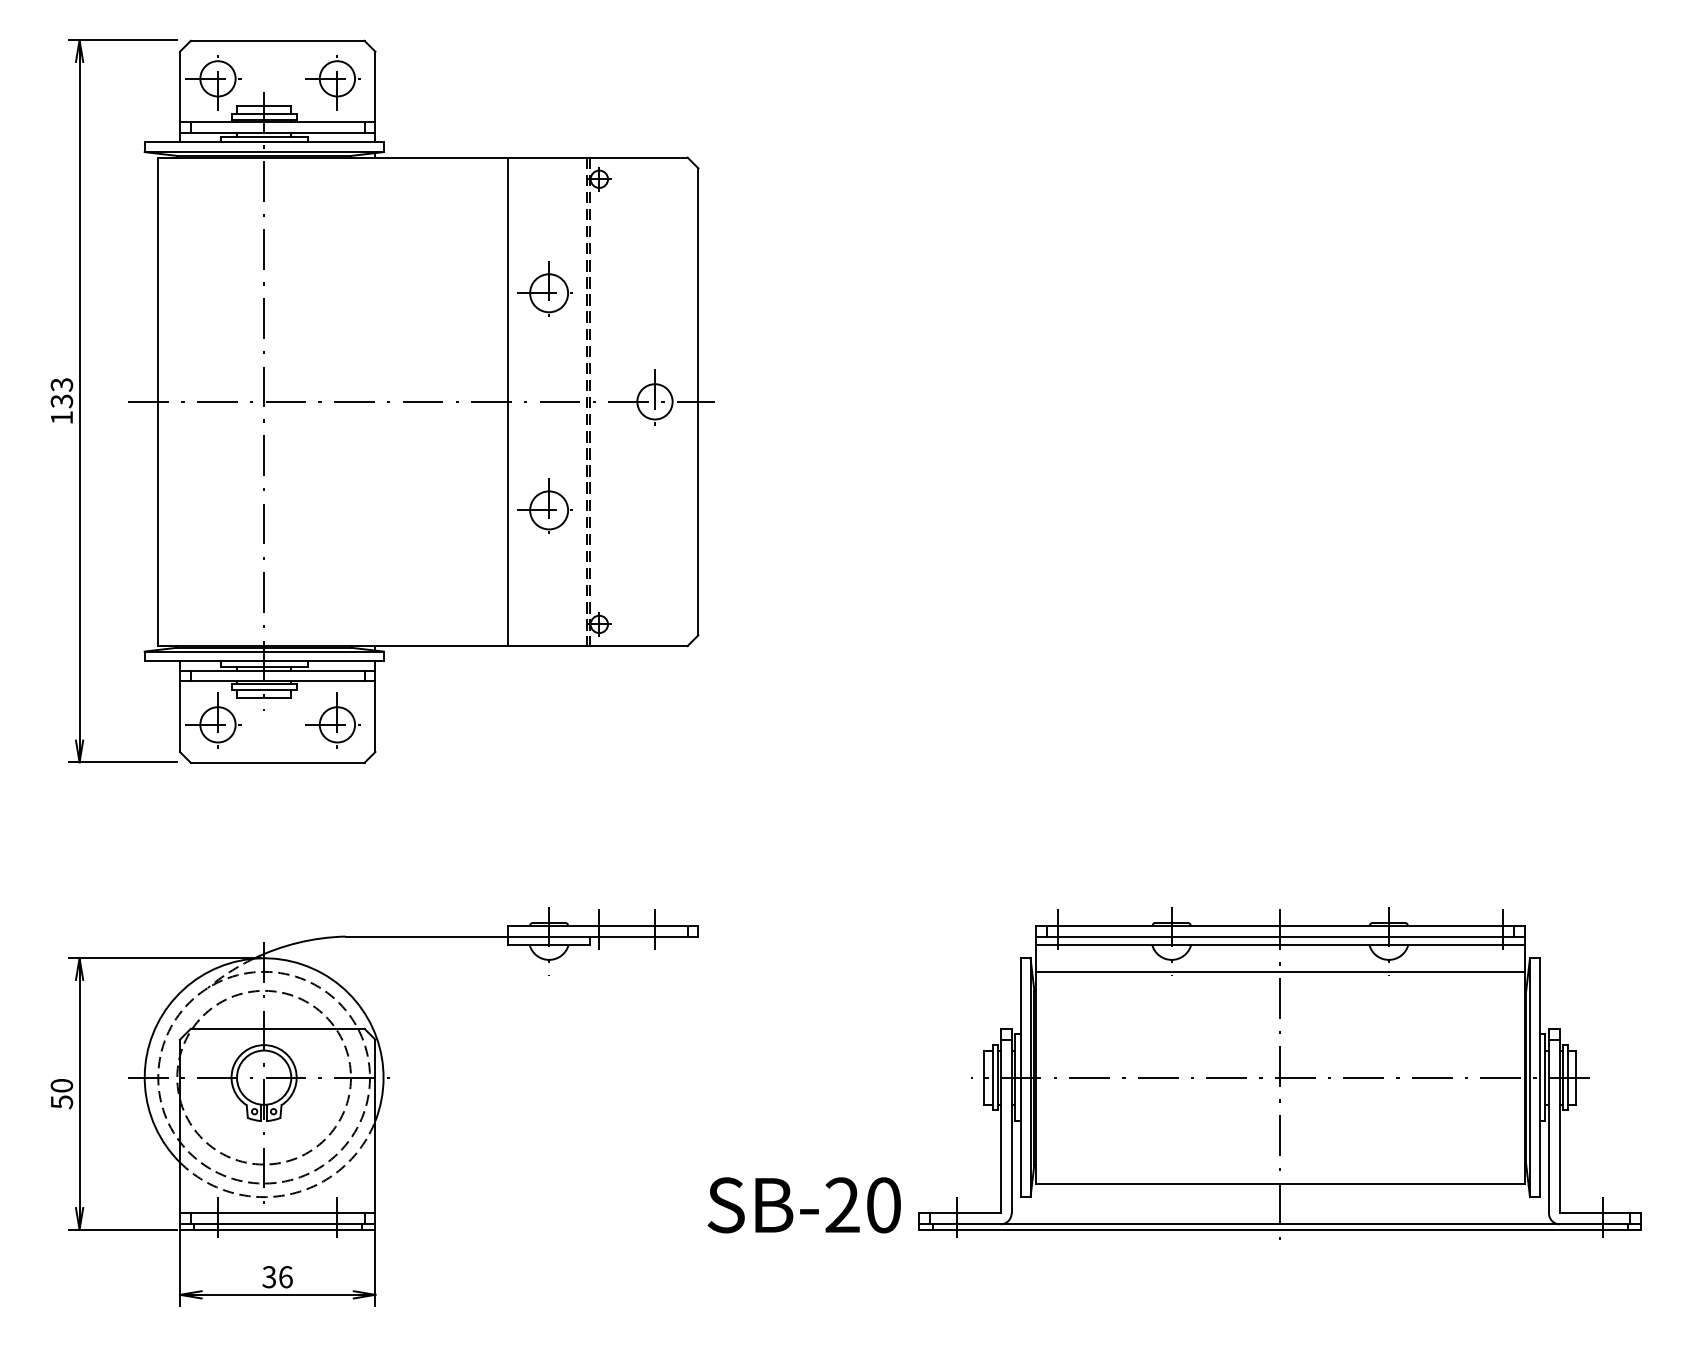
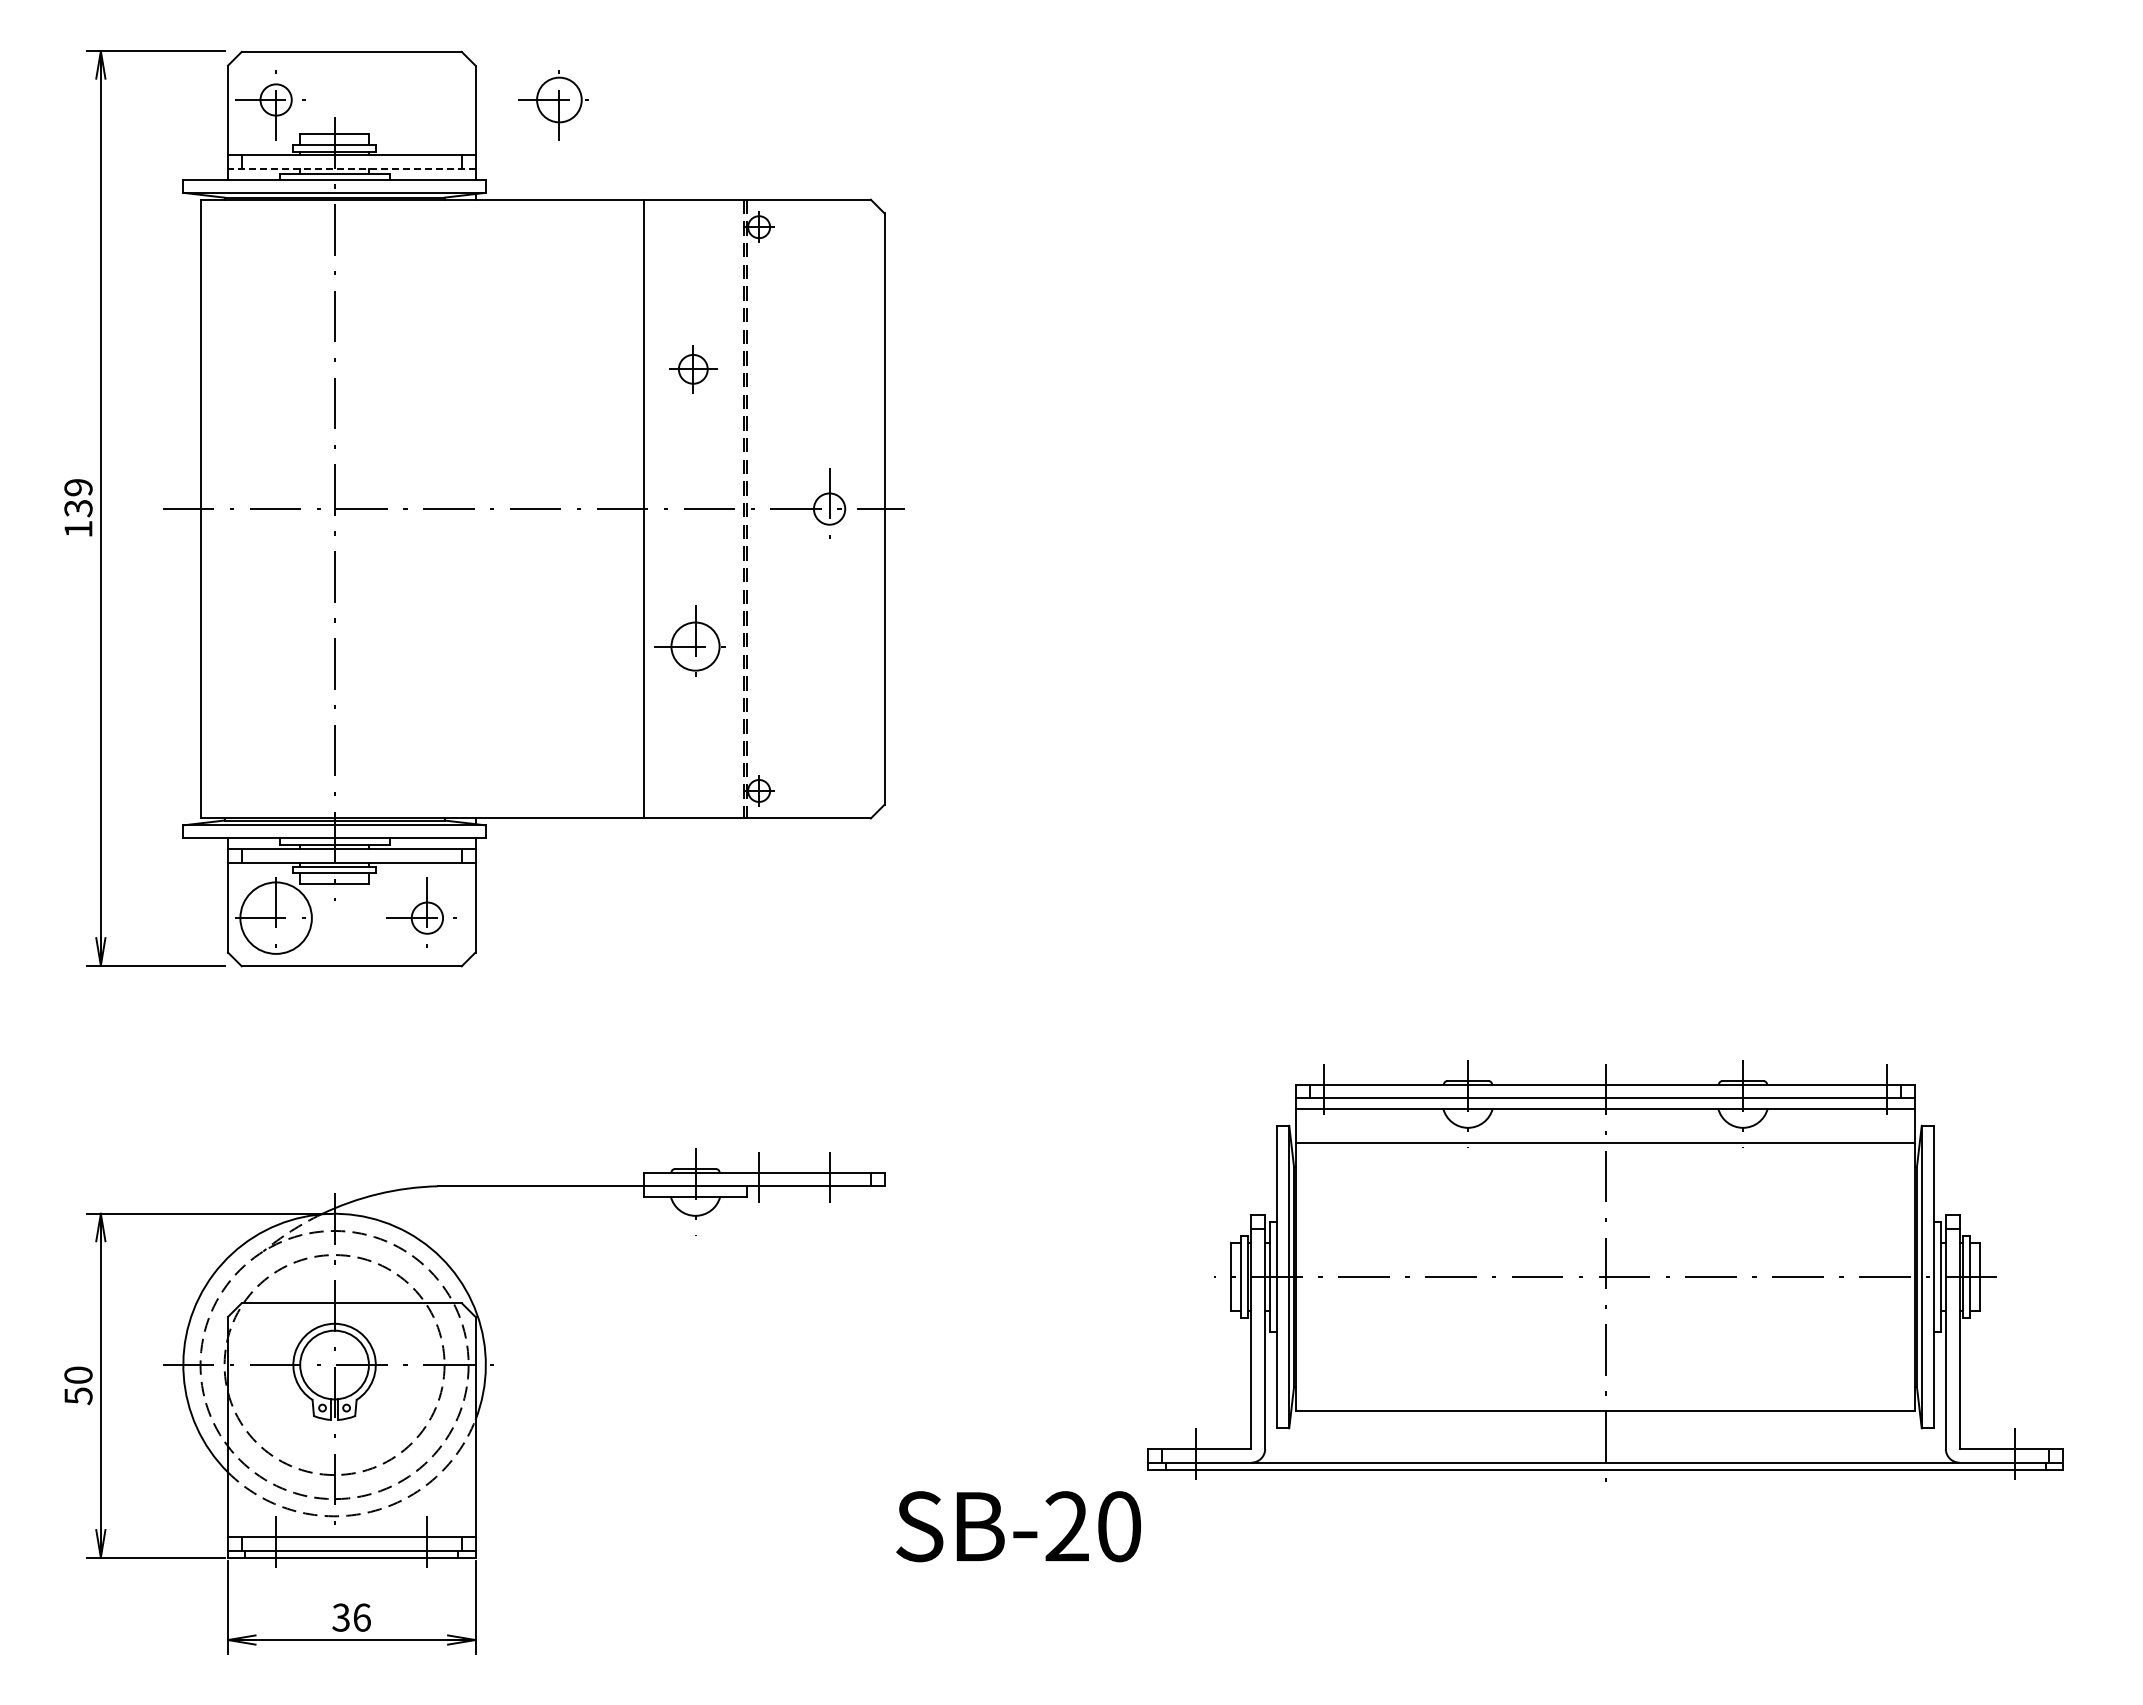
circle: (217, 78) -> (275, 99), size x0.7
part: (332, 83) -> (553, 105), moved
line: (277, 132) -> (351, 168), solid -> dashed
part: (544, 288) -> (689, 365), size x0.6
text: (61, 384) -> (78, 487), 133 -> 139
circle: (654, 401) -> (829, 508), size x0.7
circle: (217, 724) -> (275, 917), size x1.6
circle: (337, 724) -> (427, 917), size x0.7
part: (1280, 1072) -> (1605, 1270), moved

